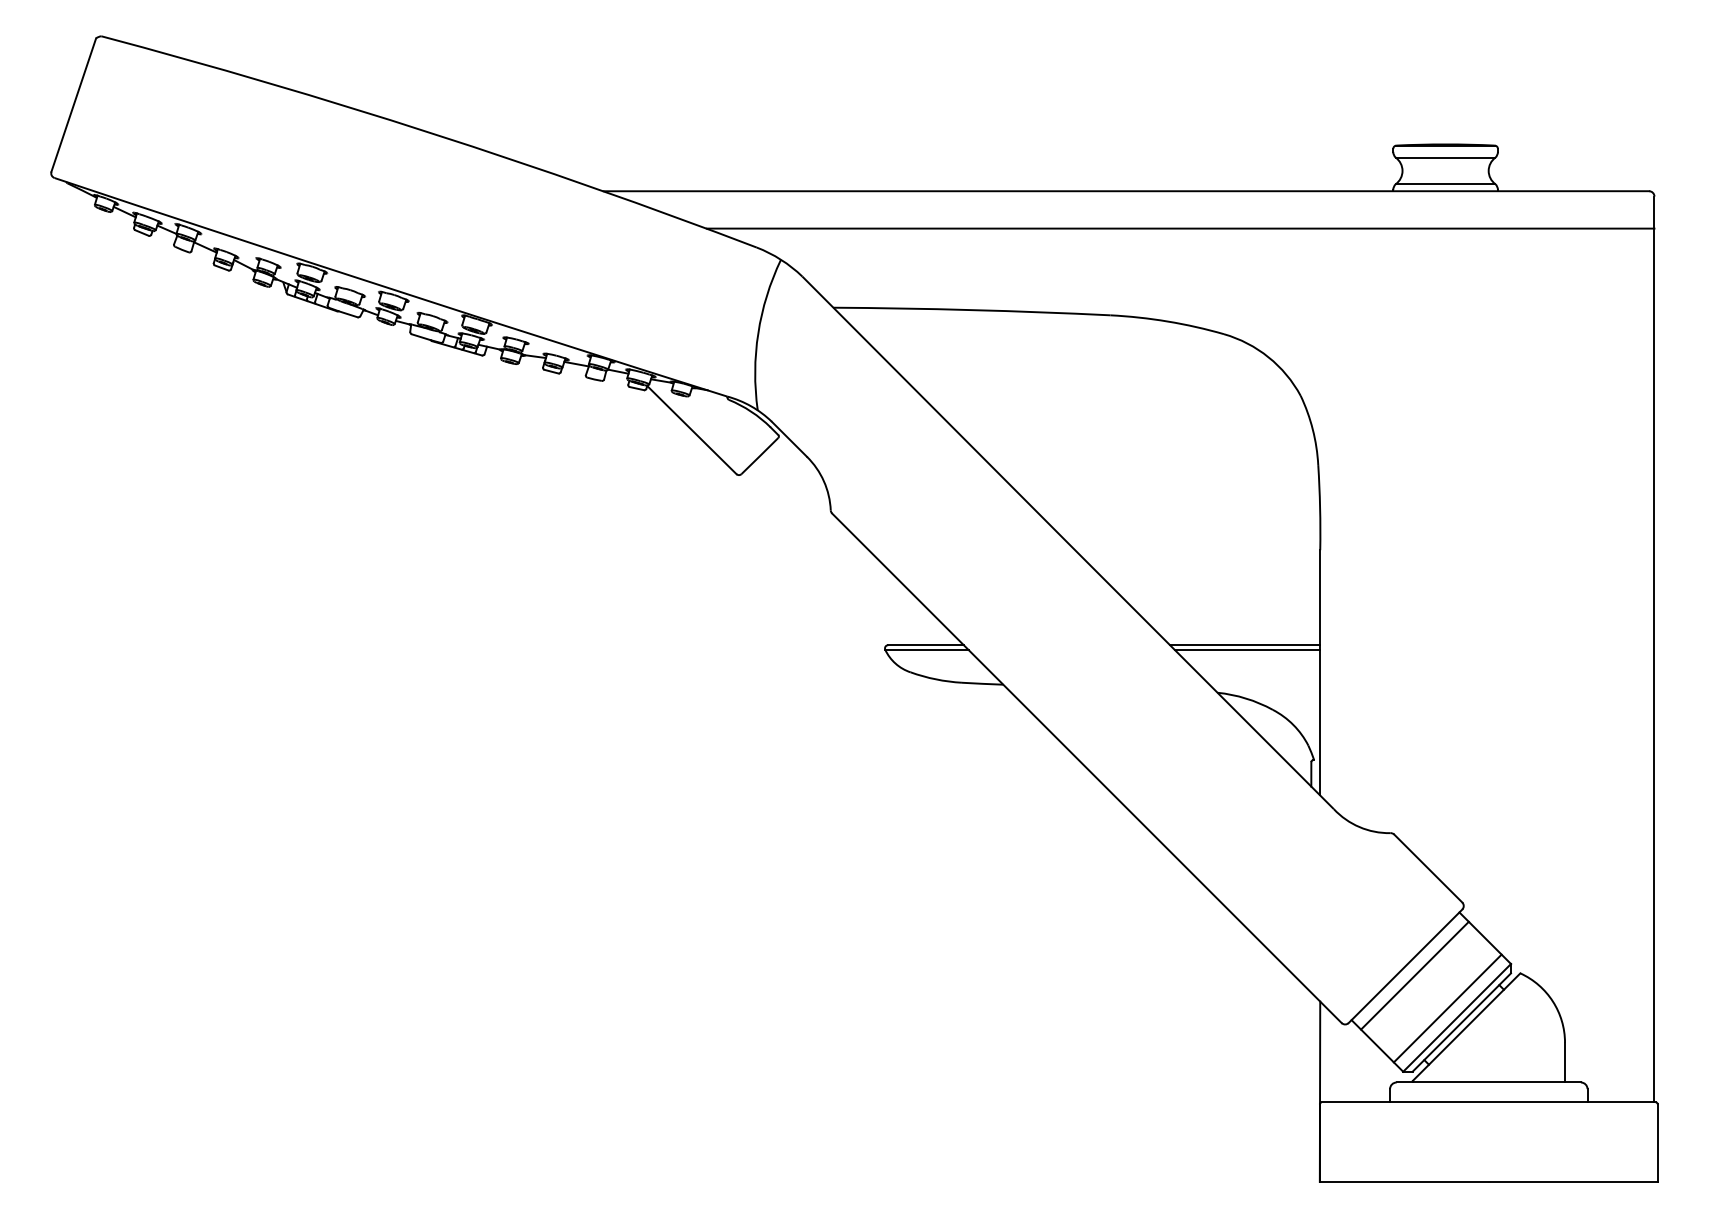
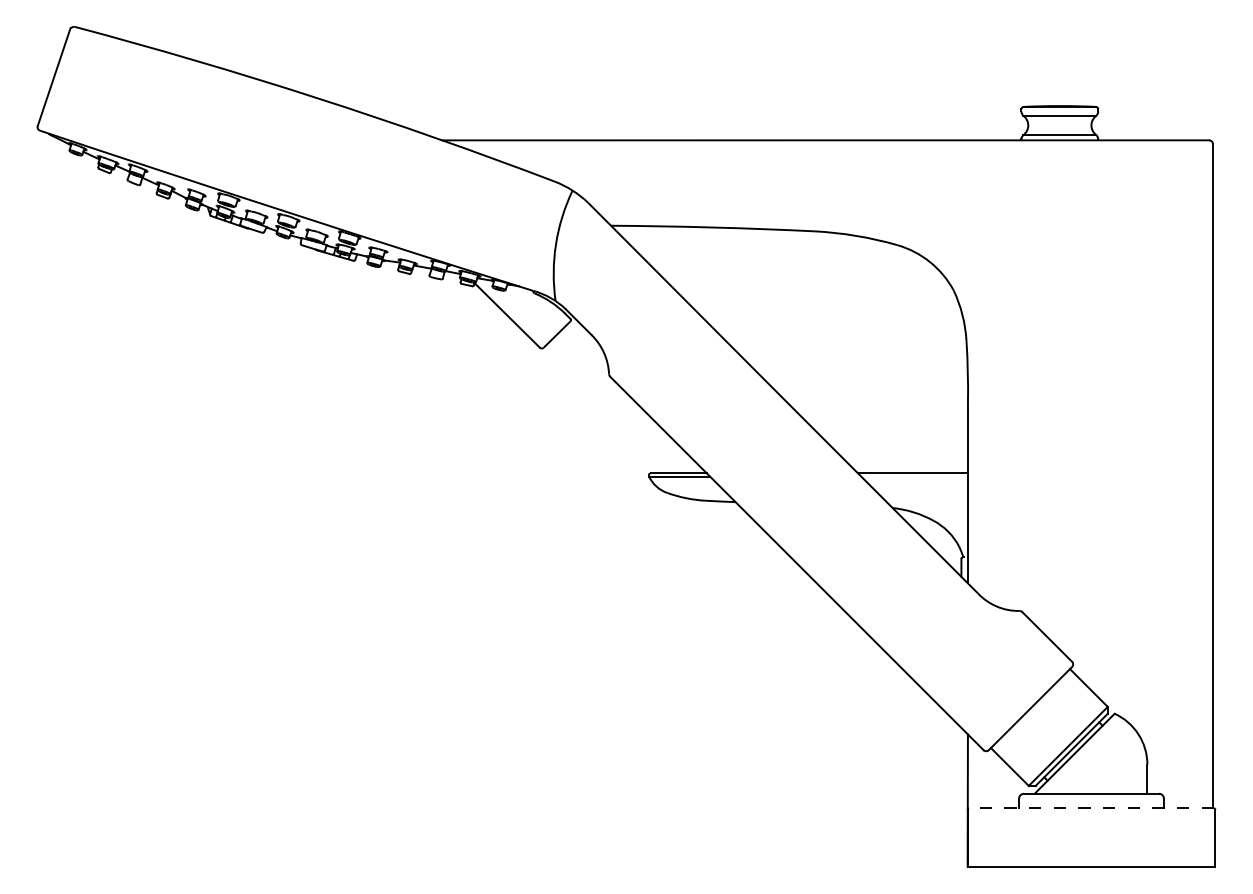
line: (1180, 228) -> (865, 167), removed
line: (1247, 649) -> (914, 476), removed
line: (1413, 974) -> (1036, 714), removed
line: (1446, 1008) -> (1060, 739), removed
line: (1488, 1102) -> (1091, 808), solid -> dashed

